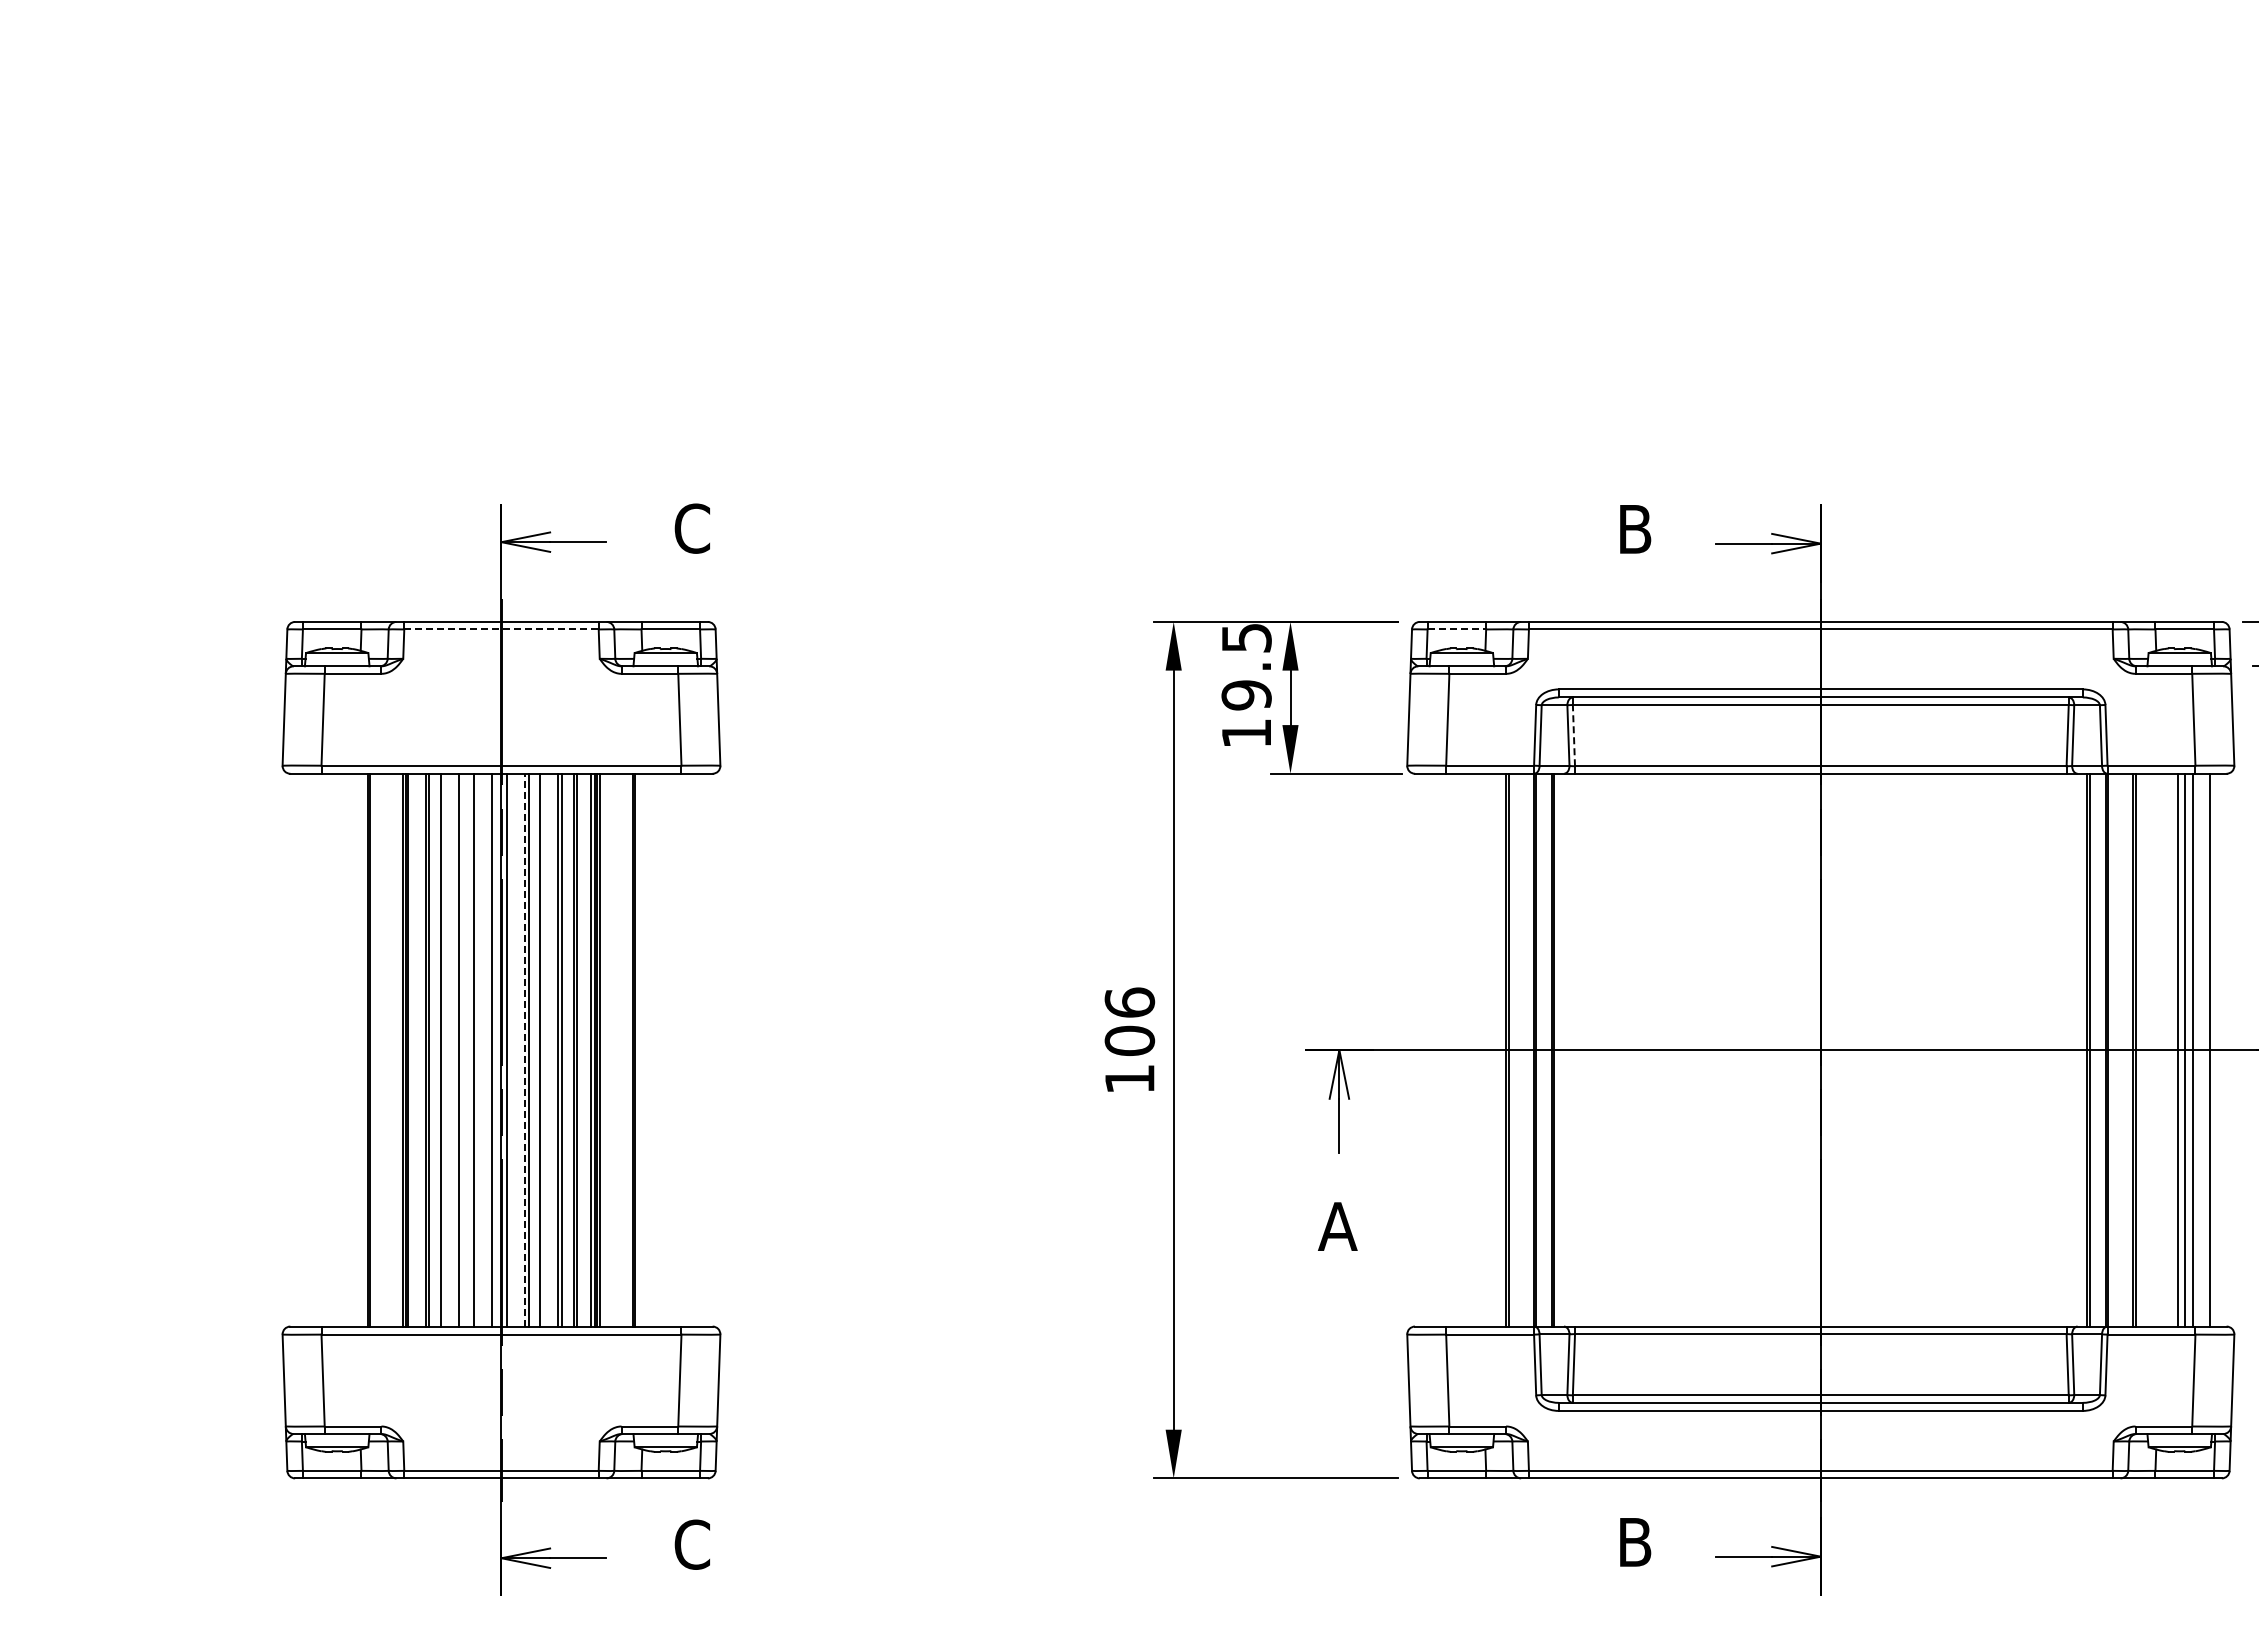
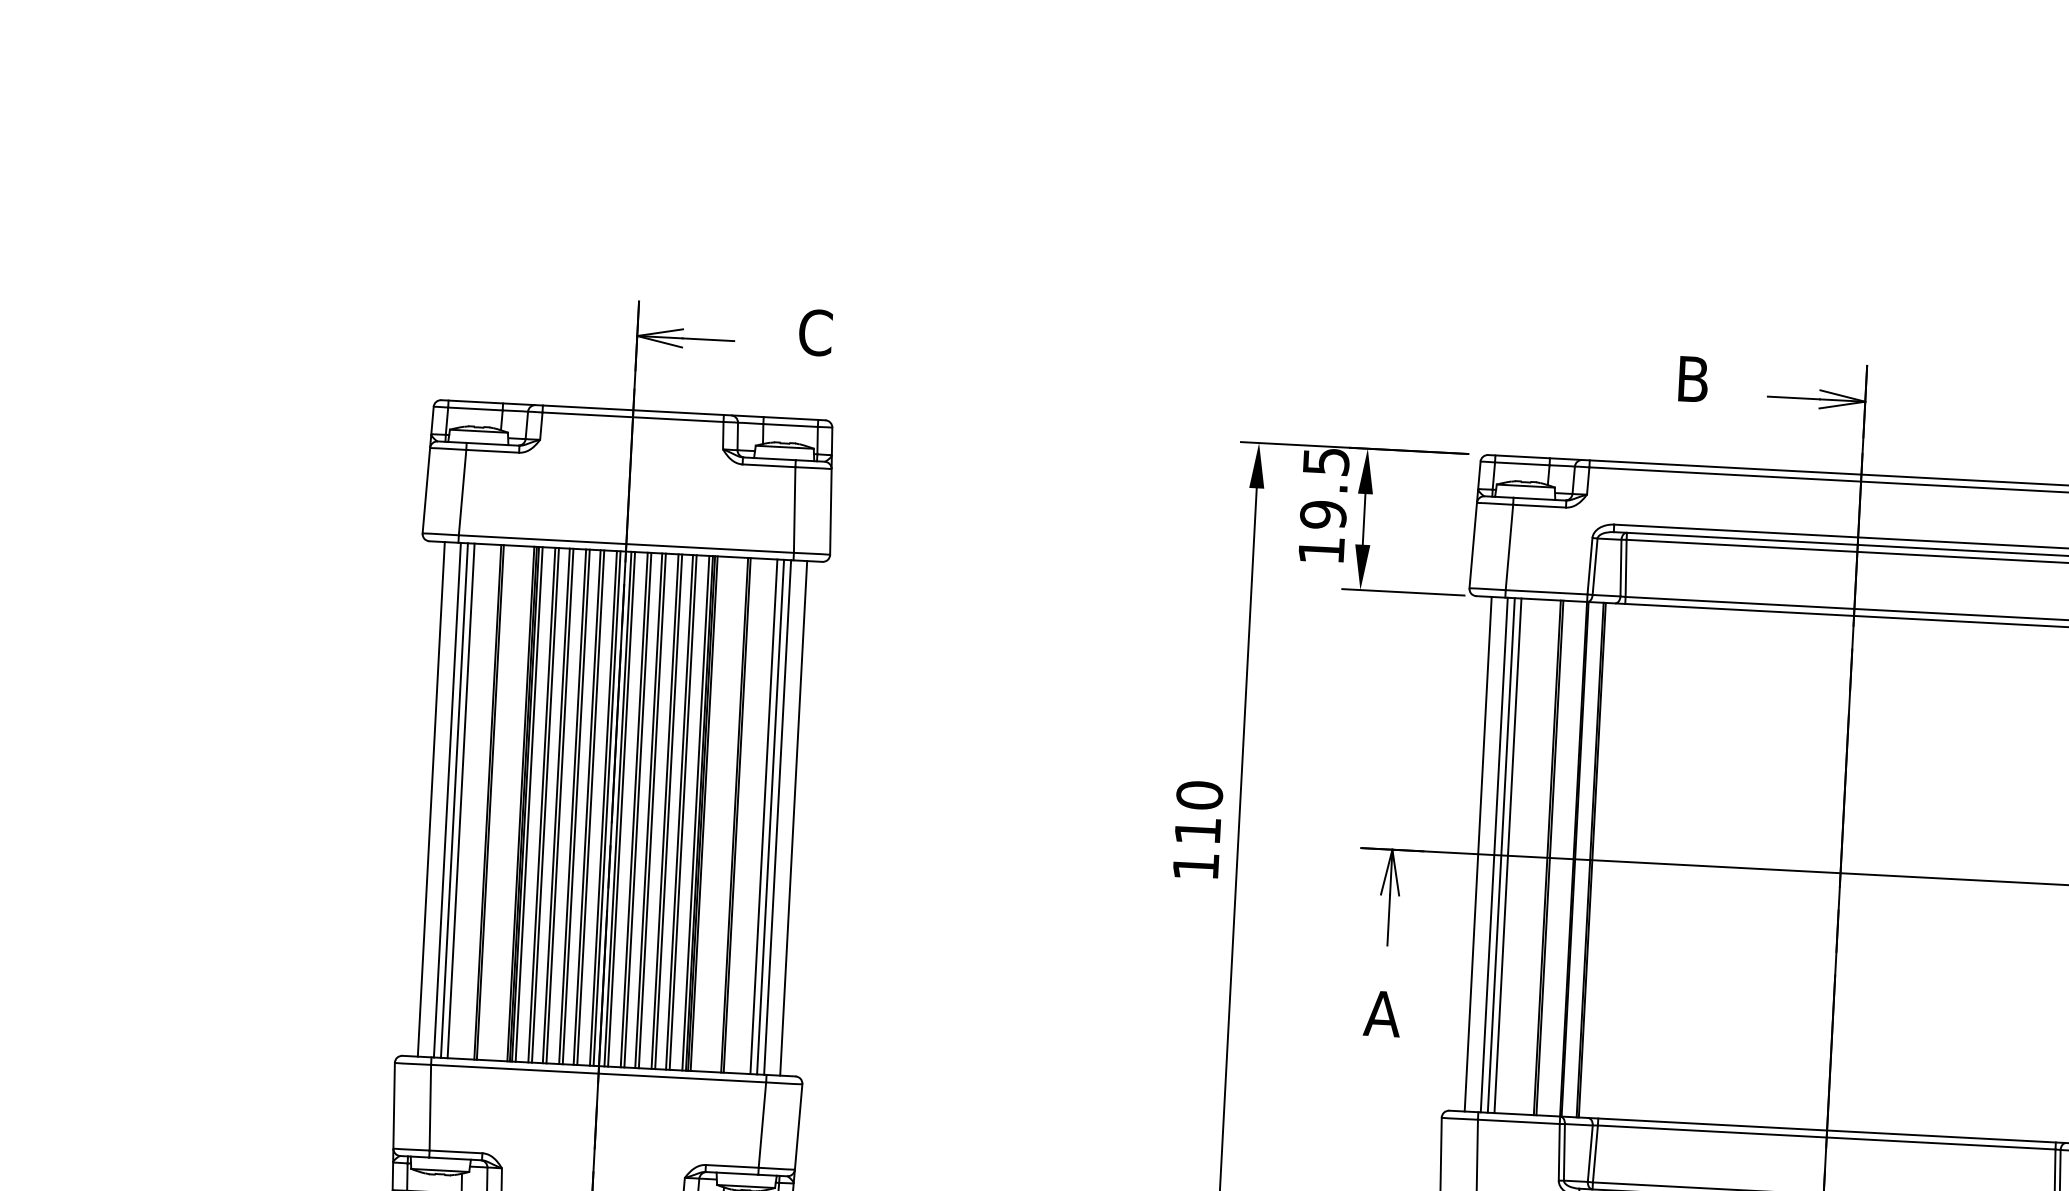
line: (502, 629) -> (633, 417), dashed -> solid
line: (1457, 629) -> (1522, 463), dashed -> solid
line: (1573, 735) -> (1625, 568), dashed -> solid
text: (1129, 1021) -> (1198, 812), 106 -> 110
line: (306, 1049) -> (431, 798), added
line: (324, 1049) -> (447, 799), added
line: (331, 1049) -> (454, 799), added
line: (338, 1049) -> (460, 800), added
line: (411, 1049) -> (528, 803), added
line: (445, 1049) -> (560, 805), added
line: (462, 1049) -> (576, 806), added
line: (478, 1049) -> (591, 807), added
line: (495, 1049) -> (606, 807), added
line: (511, 1049) -> (621, 808), added
line: (524, 1049) -> (633, 809), dashed -> solid
line: (544, 1049) -> (652, 810), added
line: (664, 1049) -> (764, 816), added
line: (671, 1049) -> (770, 816), added
line: (678, 1049) -> (777, 816), added
line: (696, 1049) -> (794, 817), added
line: (1431, 1049) -> (1478, 853), added
line: (1448, 1049) -> (1494, 854), added
line: (1456, 1049) -> (1501, 854), added
line: (1463, 1049) -> (1507, 855), added

